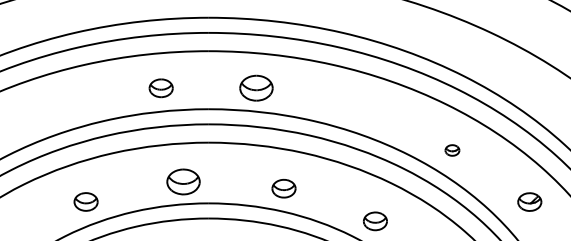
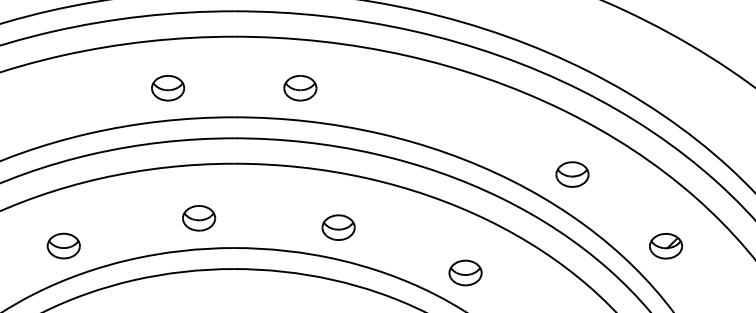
part: (256, 88) -> (300, 88), size x0.71
part: (452, 150) -> (572, 174), size x1.67
part: (183, 181) -> (199, 217), size x0.71
part: (529, 201) -> (665, 245), moved

